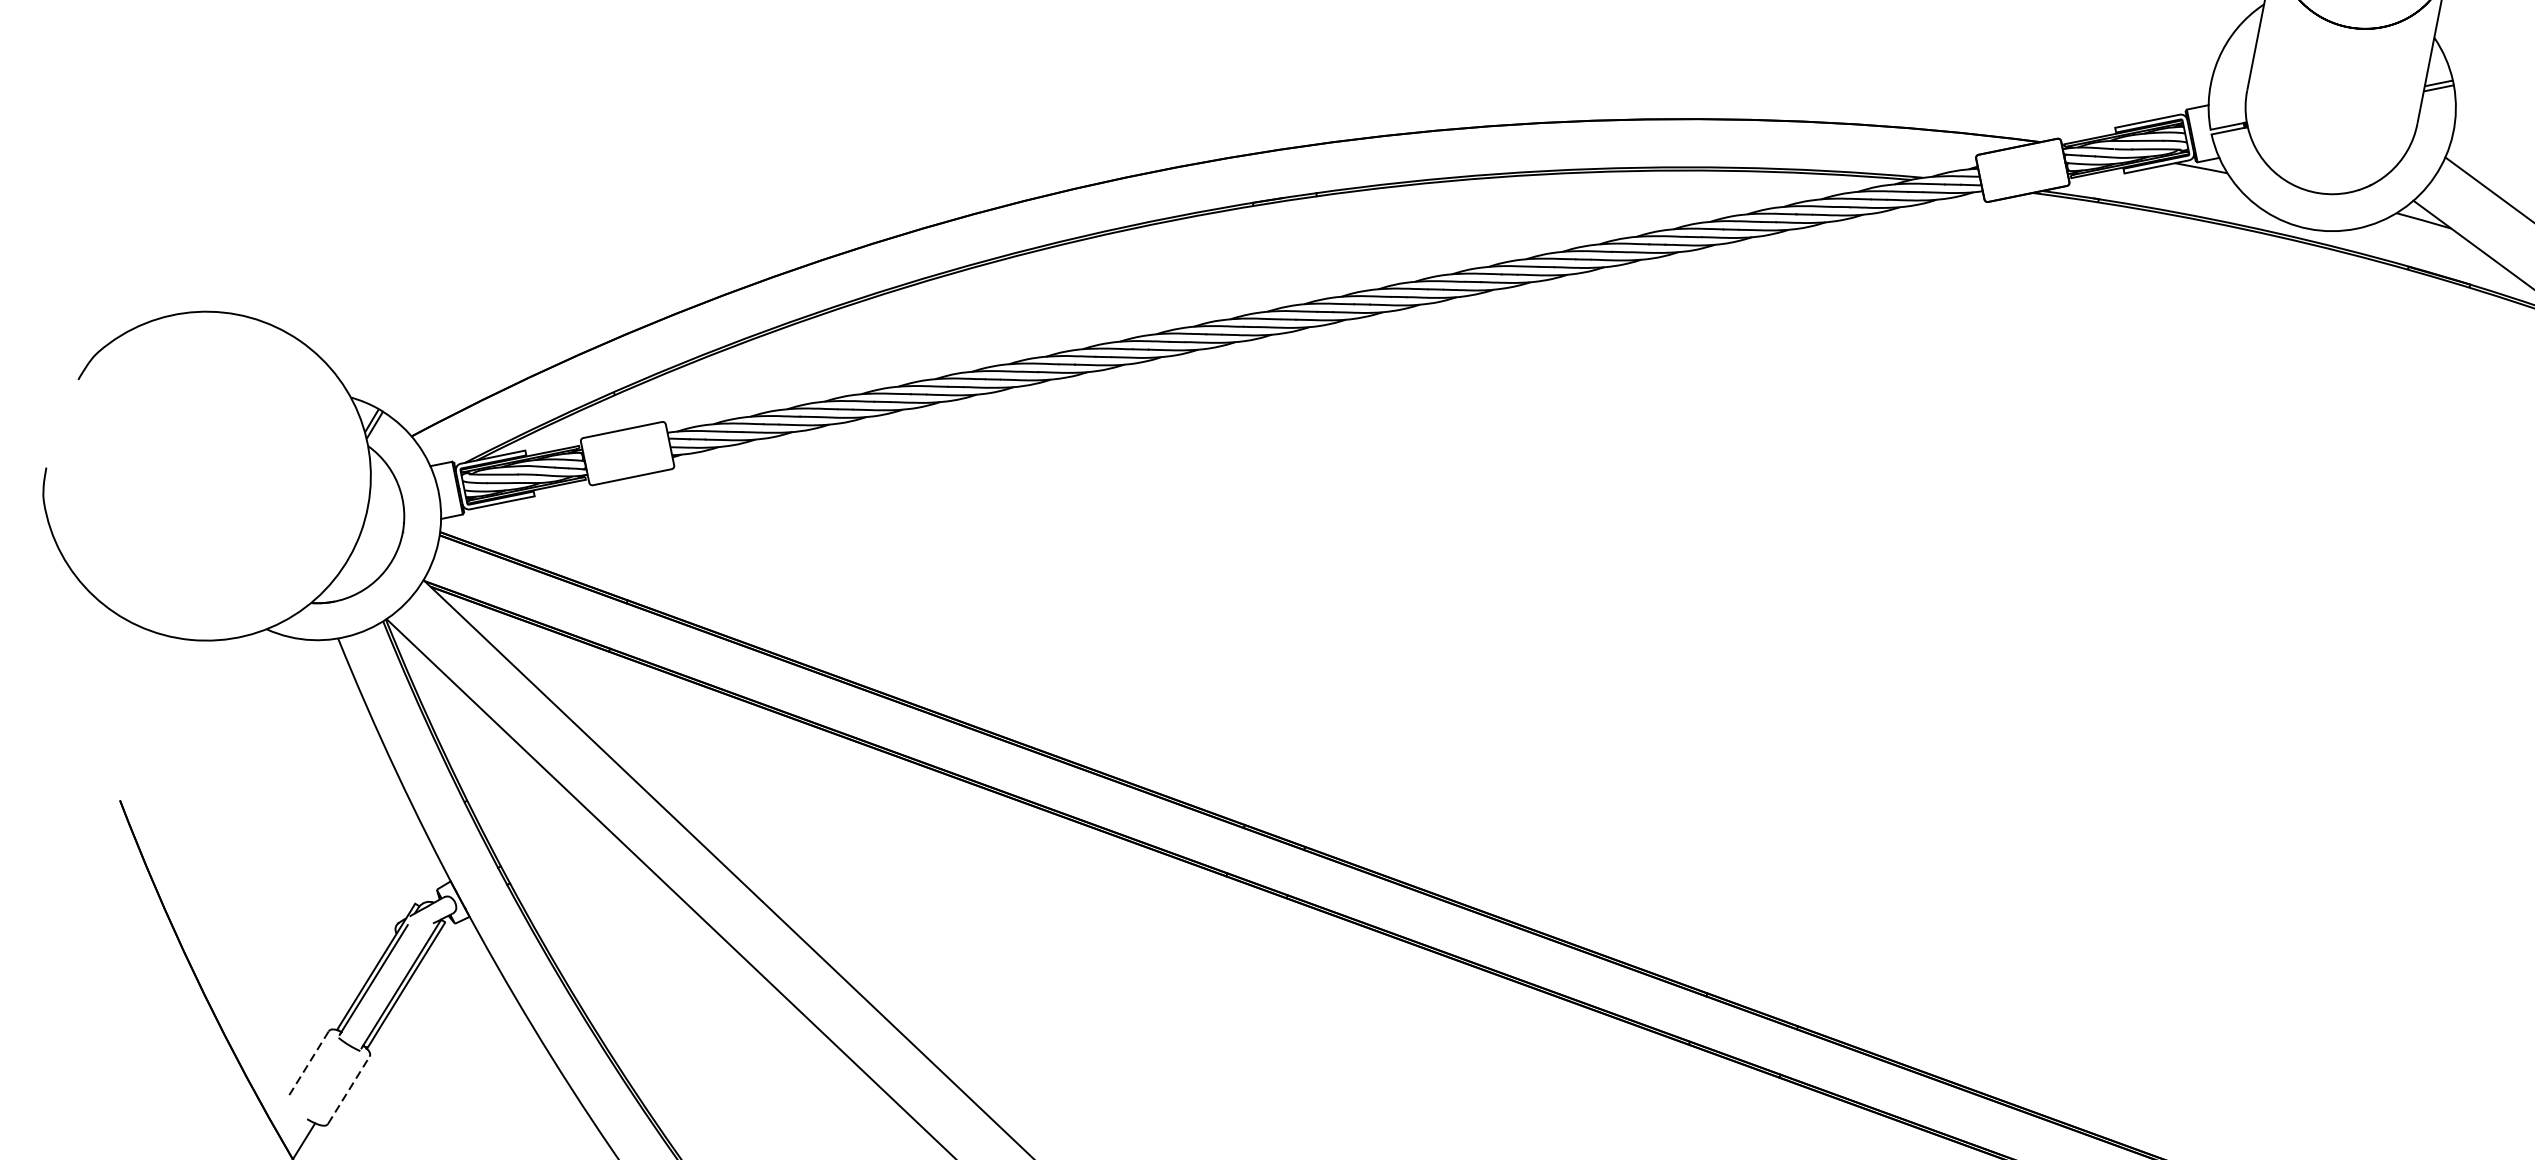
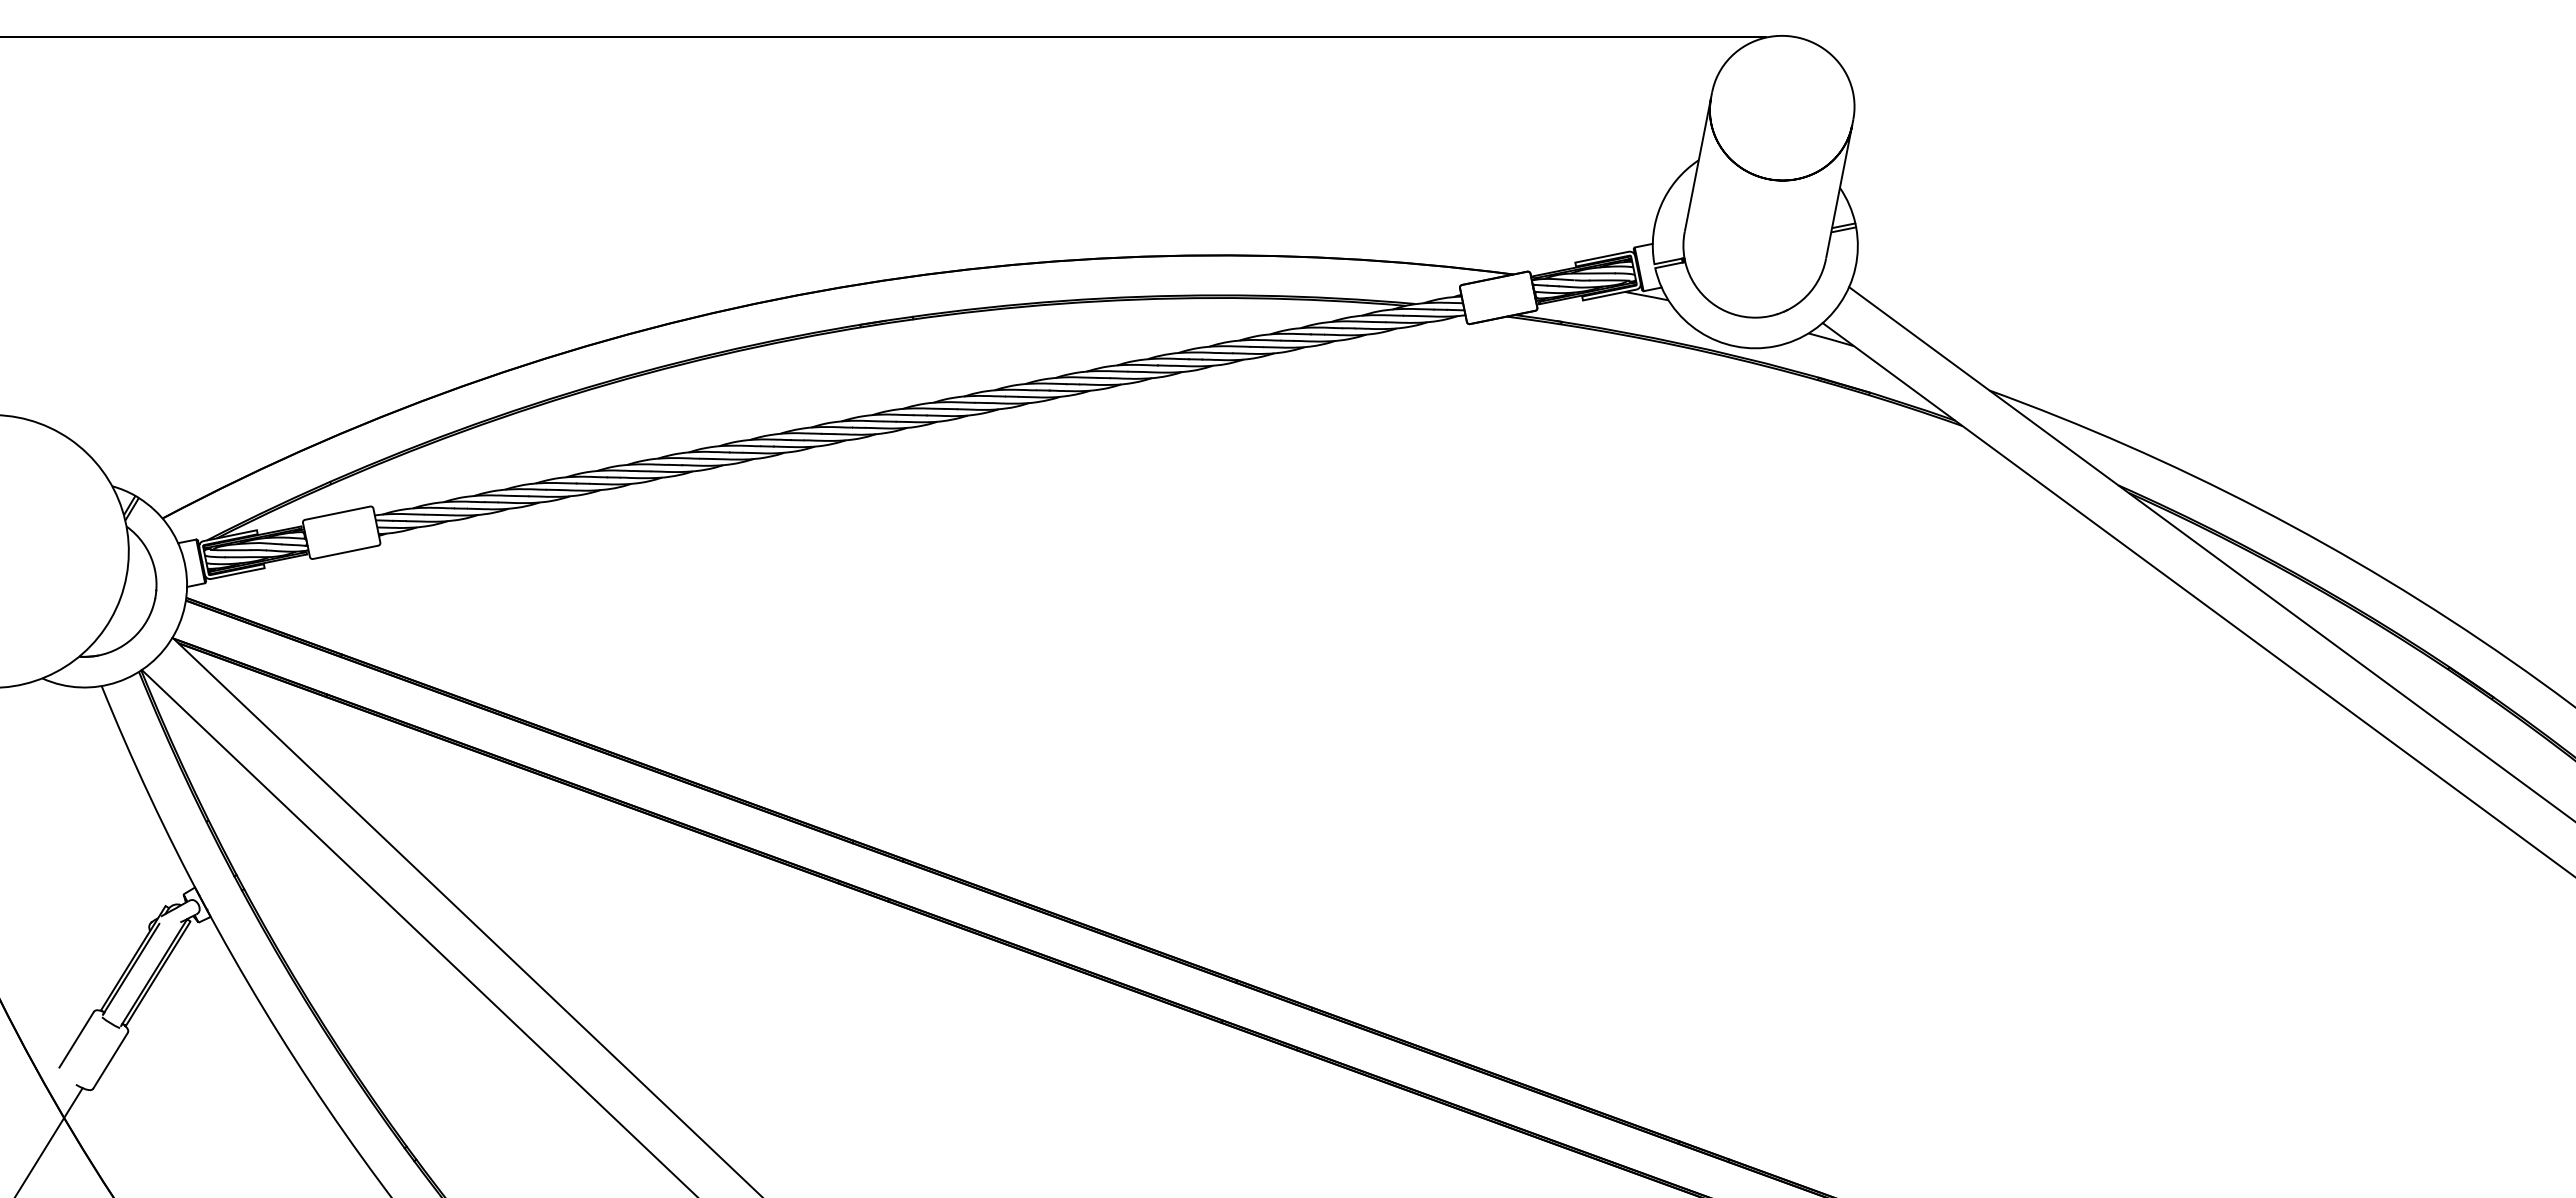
line: (307, 1064) -> (76, 1039), dashed -> solid
line: (348, 1089) -> (110, 1060), dashed -> solid

